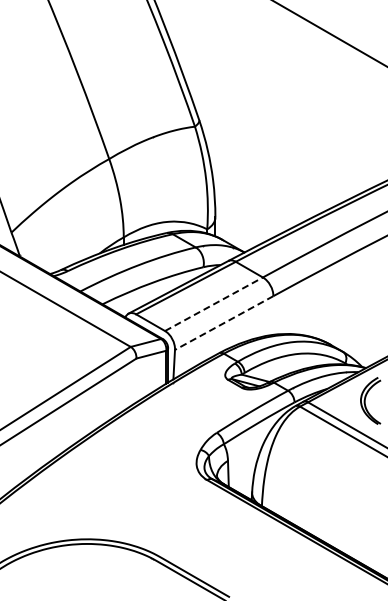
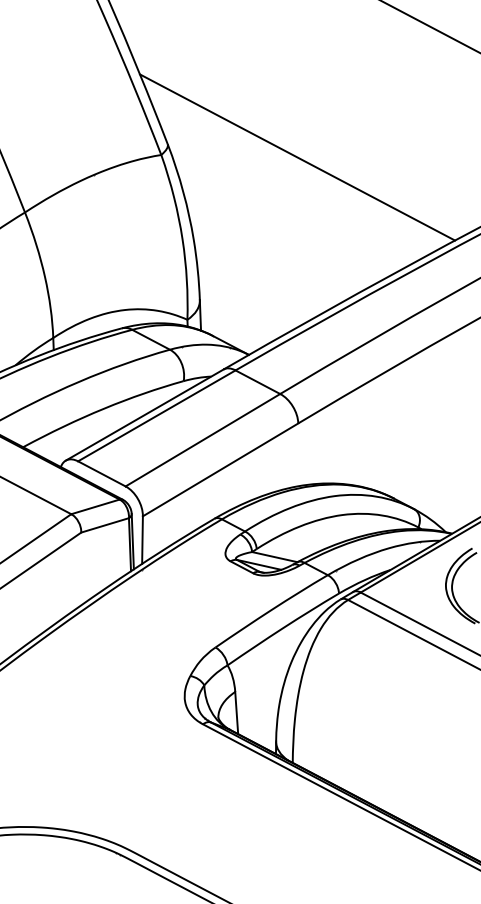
line: (278, 131) -> (296, 157), added
line: (213, 304) -> (202, 440), dashed -> solid
line: (223, 323) -> (219, 470), dashed -> solid

